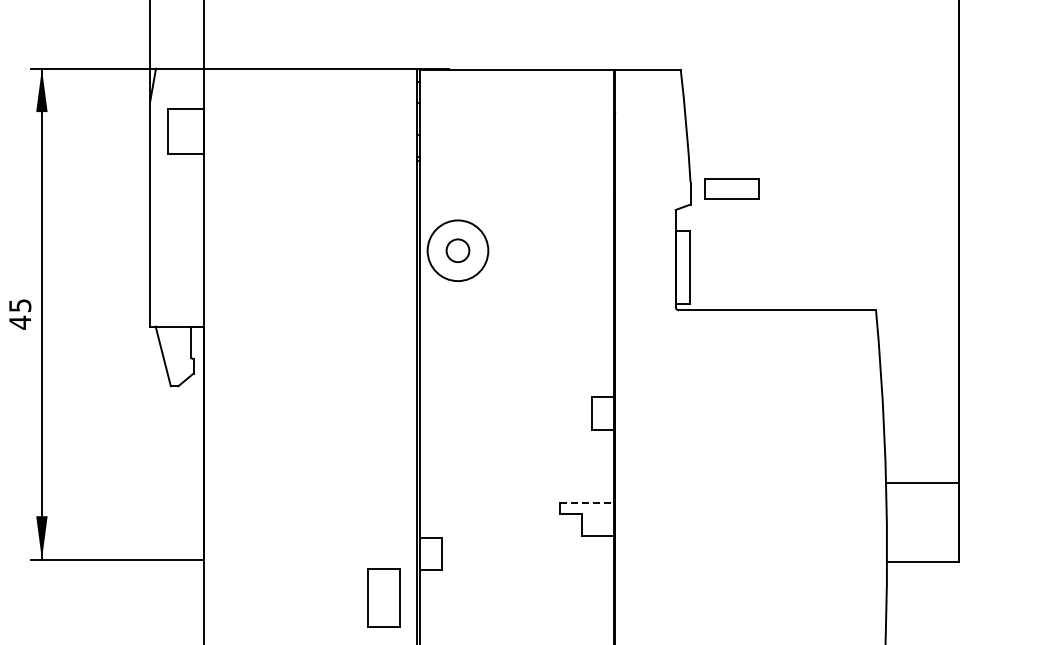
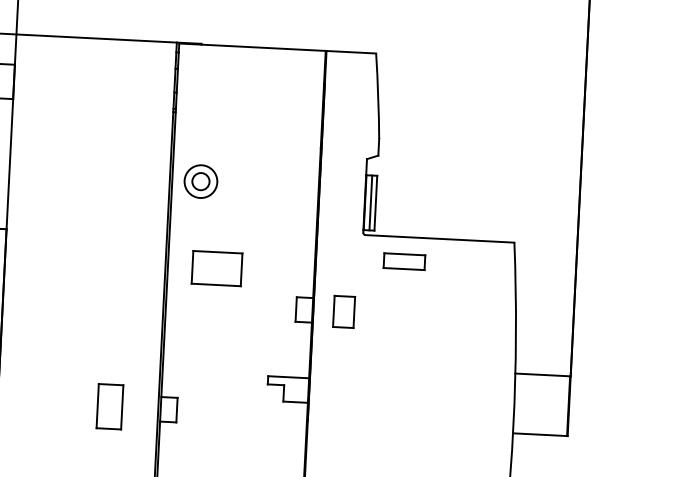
part: (731, 188) -> (404, 261), moved
circle: (457, 250) -> (200, 181), size x0.71
line: (683, 267) -> (370, 202), added
part: (485, 364) -> (217, 268), added
part: (655, 413) -> (343, 312), added
line: (587, 503) -> (289, 377), dashed -> solid
part: (383, 597) -> (109, 406), moved

